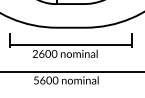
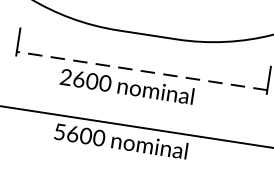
line: (70, 45) -> (140, 71), solid -> dashed

